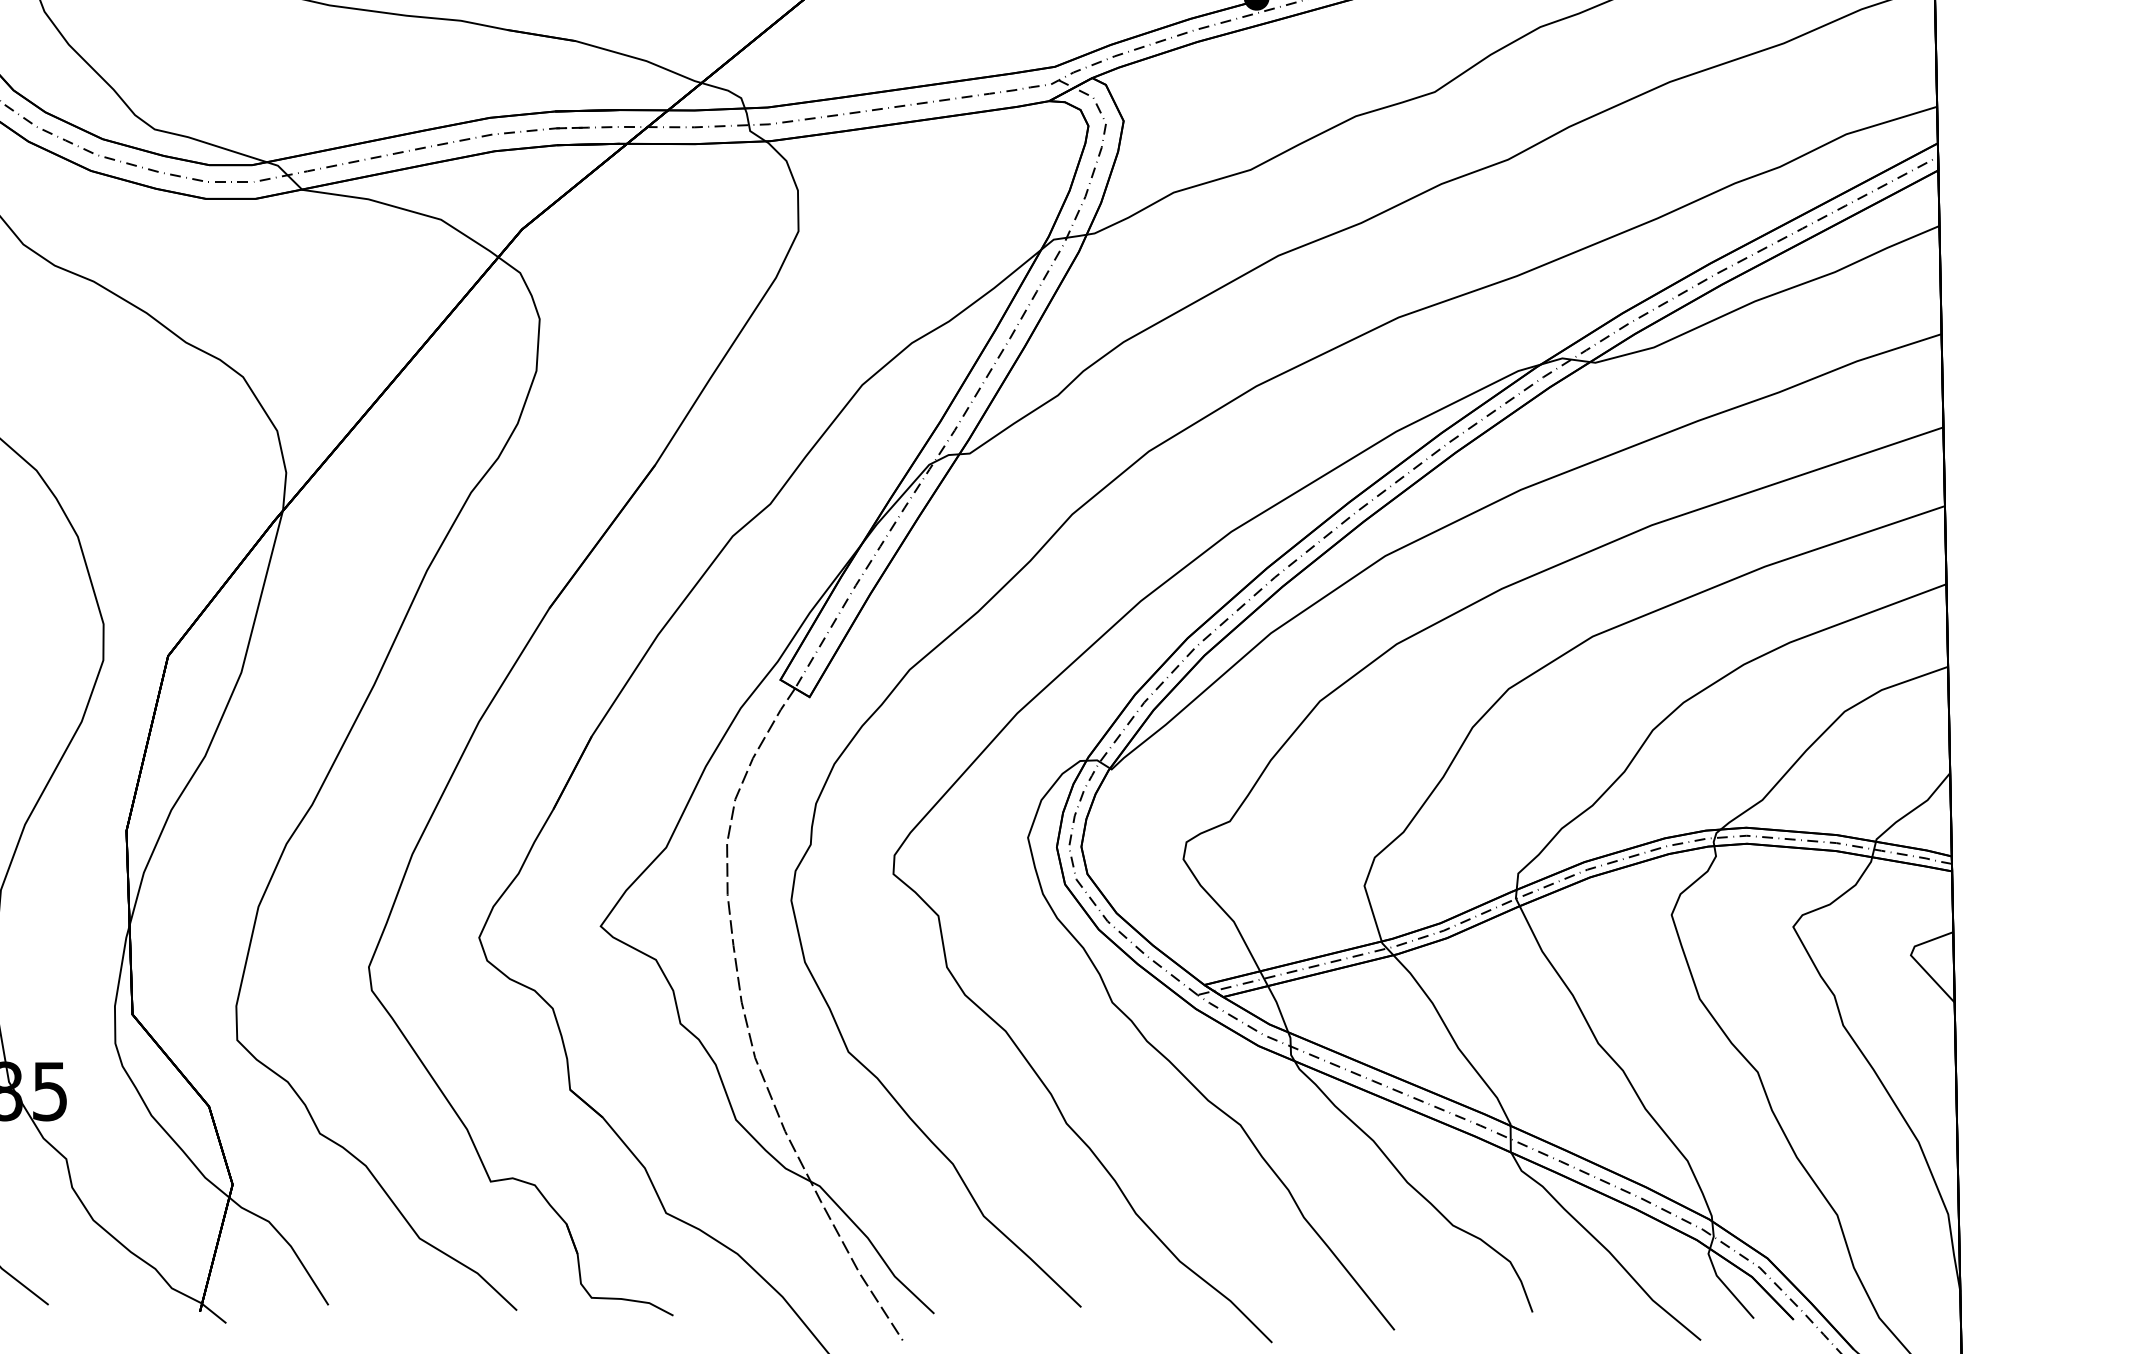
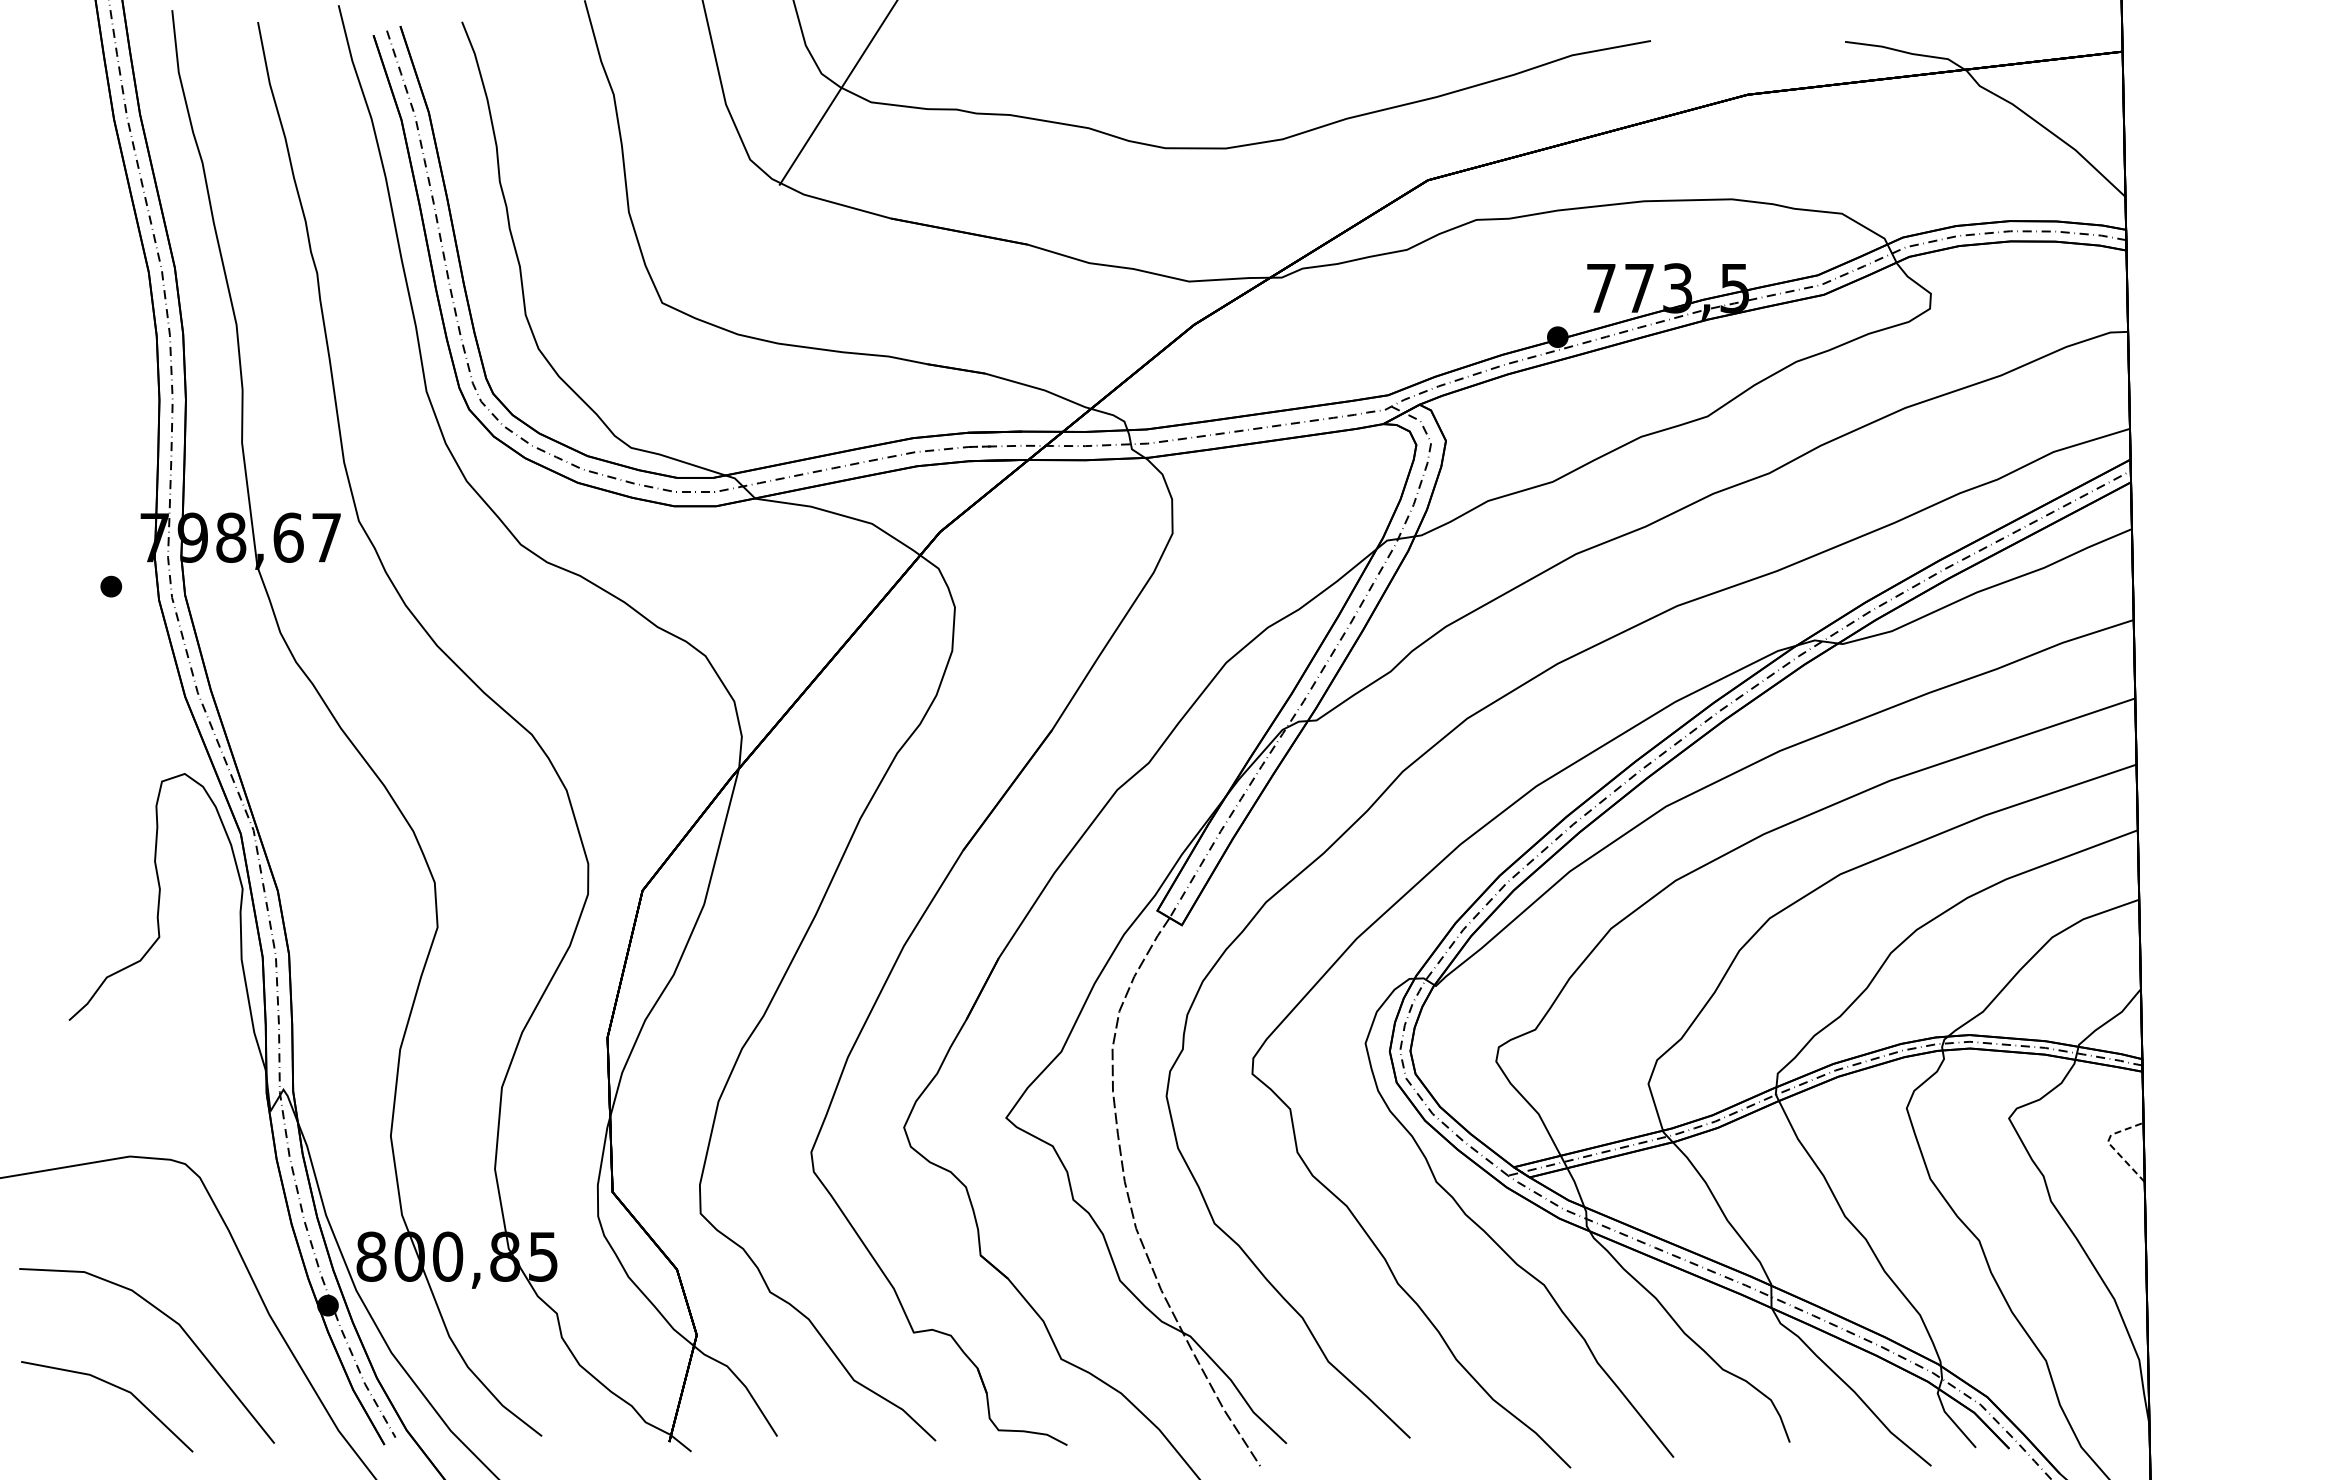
line: (1913, 959) -> (2110, 1145), solid -> dashed

